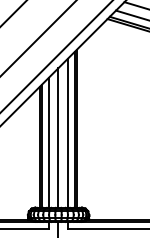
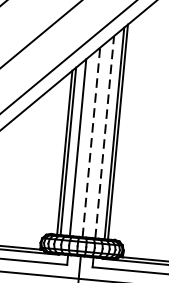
line: (67, 132) -> (104, 136), solid -> dashed
line: (58, 138) -> (91, 143), solid -> dashed

